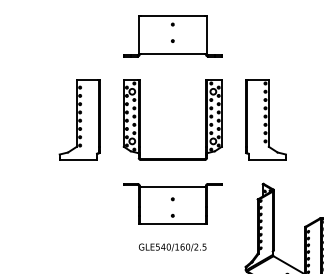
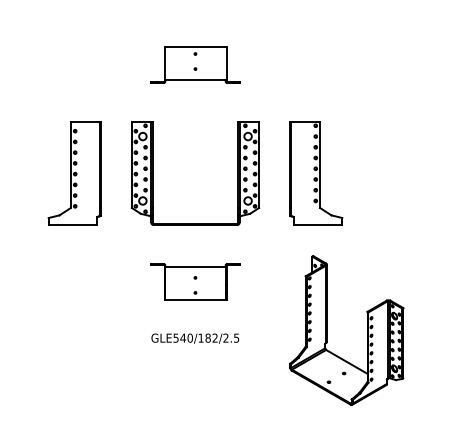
part: (172, 36) -> (195, 64), size x0.7
part: (172, 203) -> (195, 281), size x0.7
text: (185, 246) -> (211, 337), GLE540/160/2.5 -> GLE540/182/2.5

